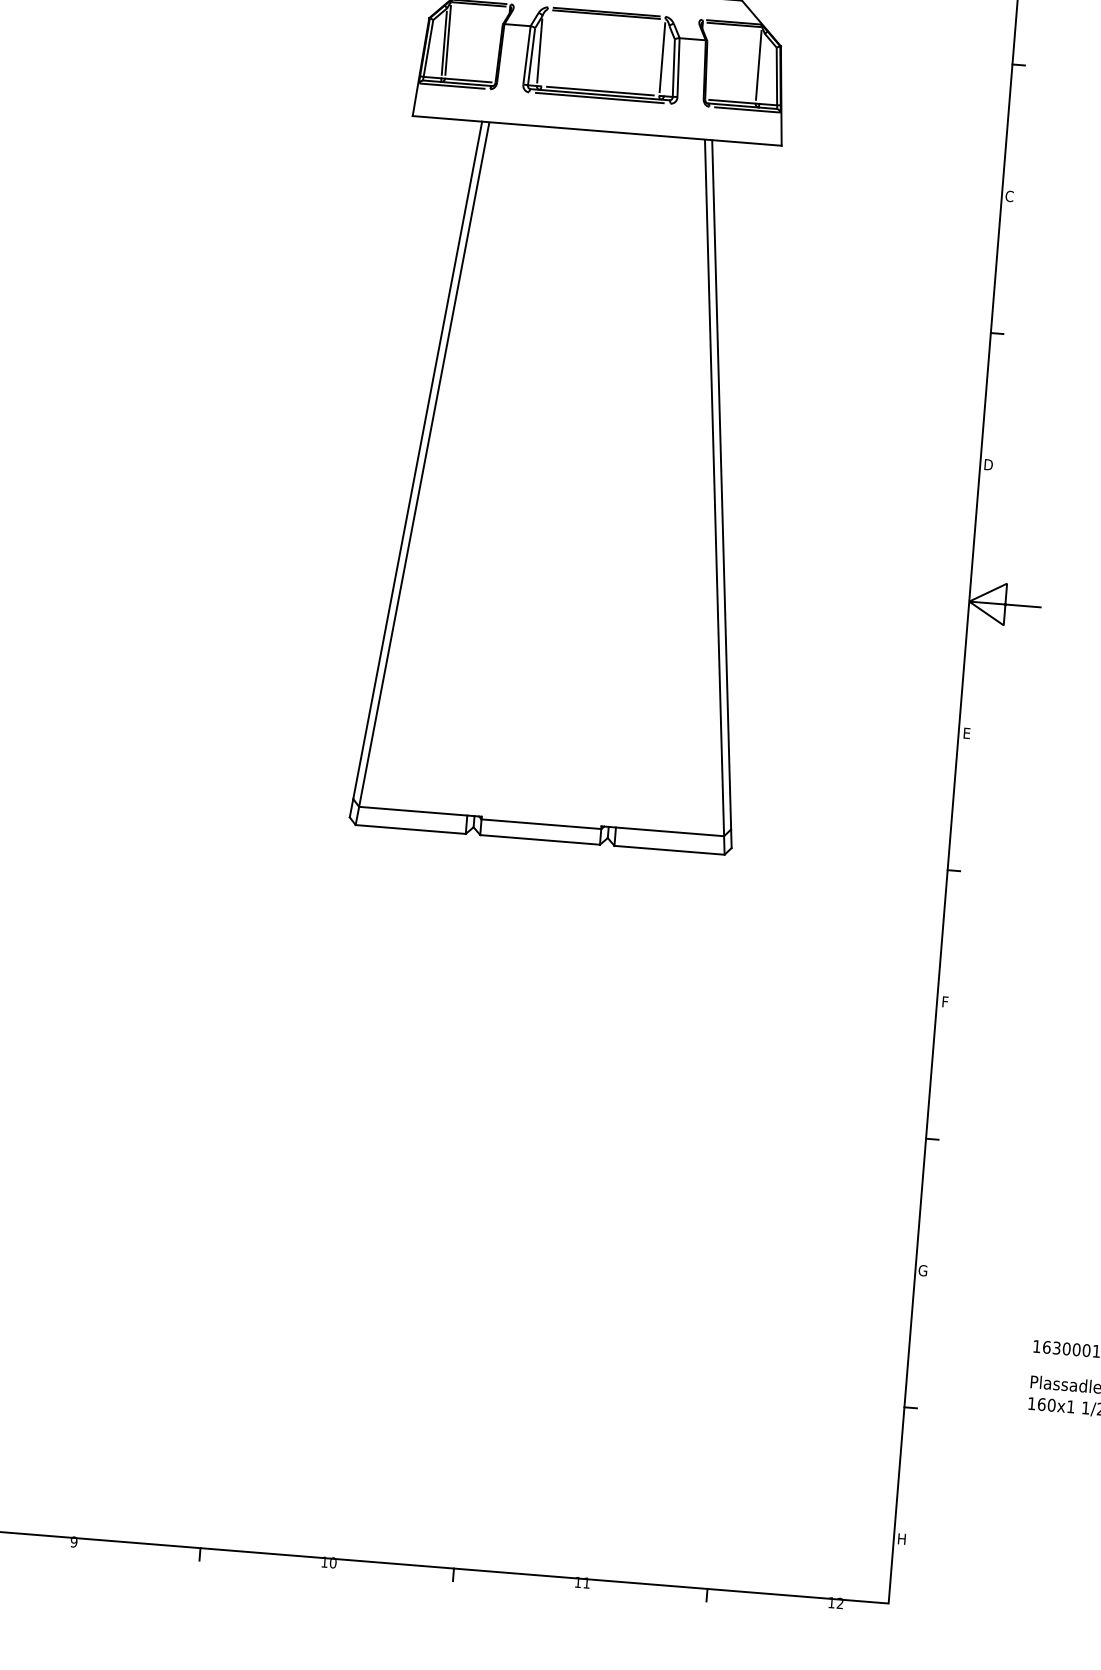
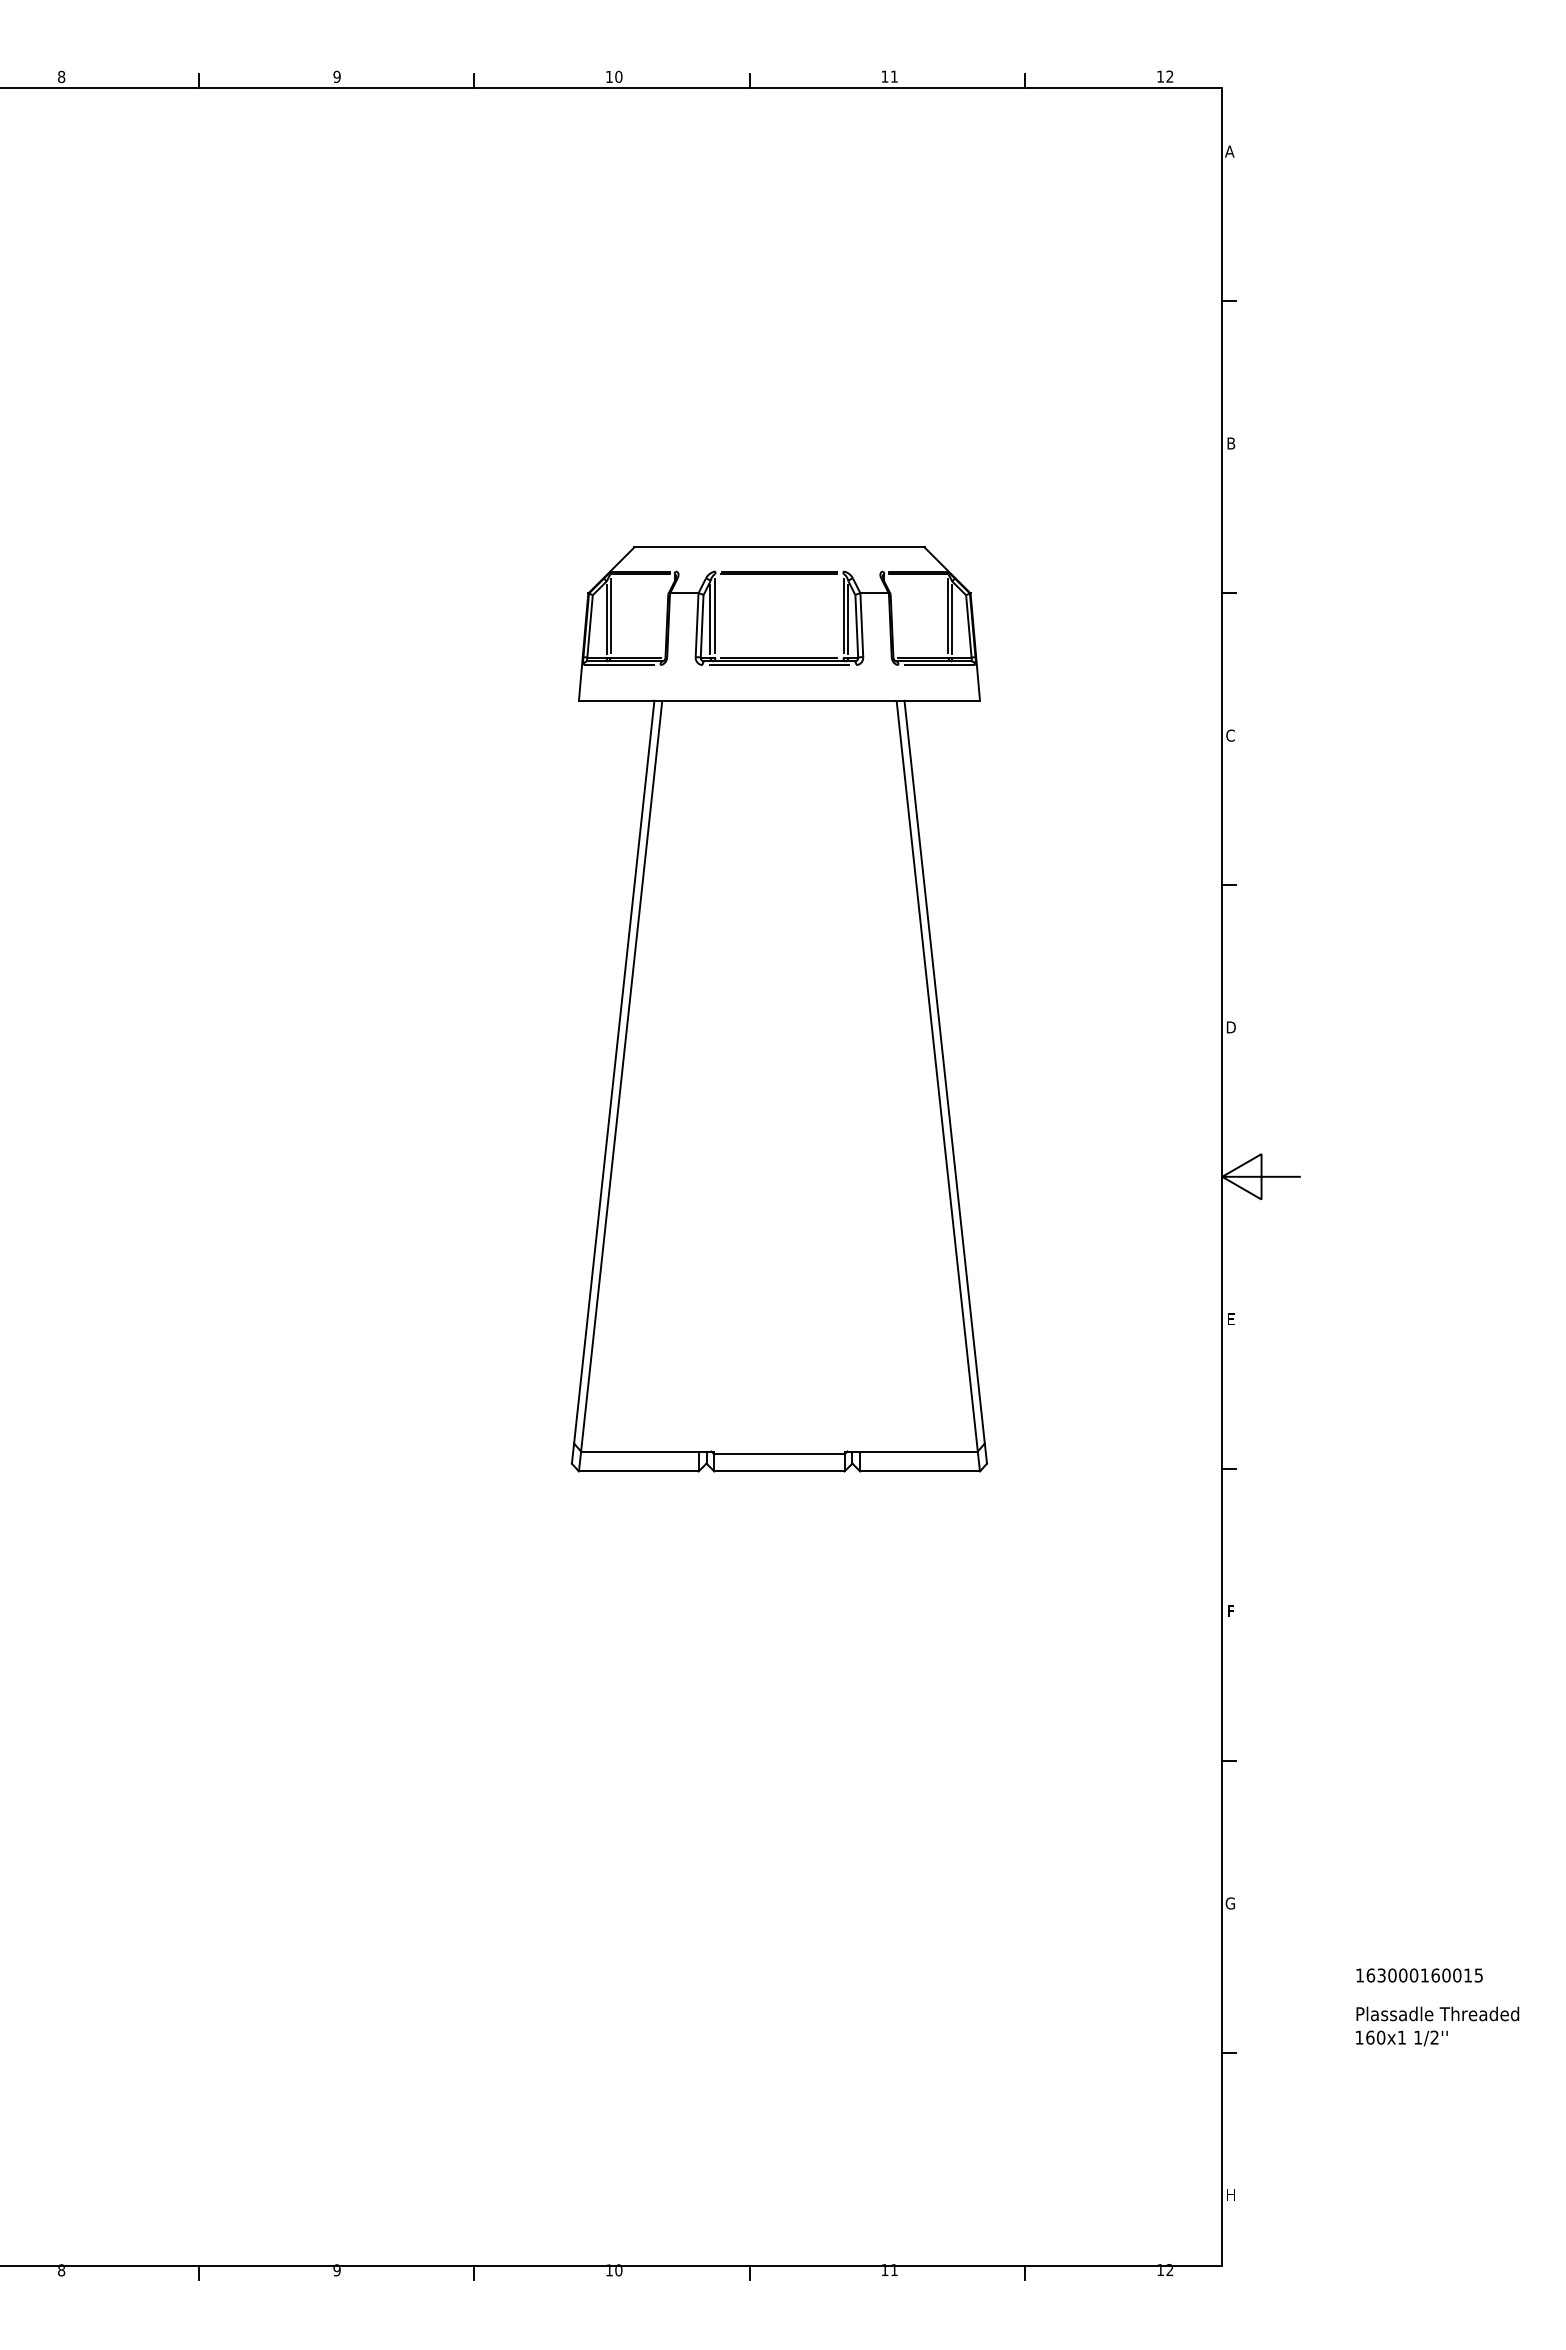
line: (544, 47) -> (715, 615), added
line: (666, 61) -> (848, 619), added
line: (762, 68) -> (952, 619), added

